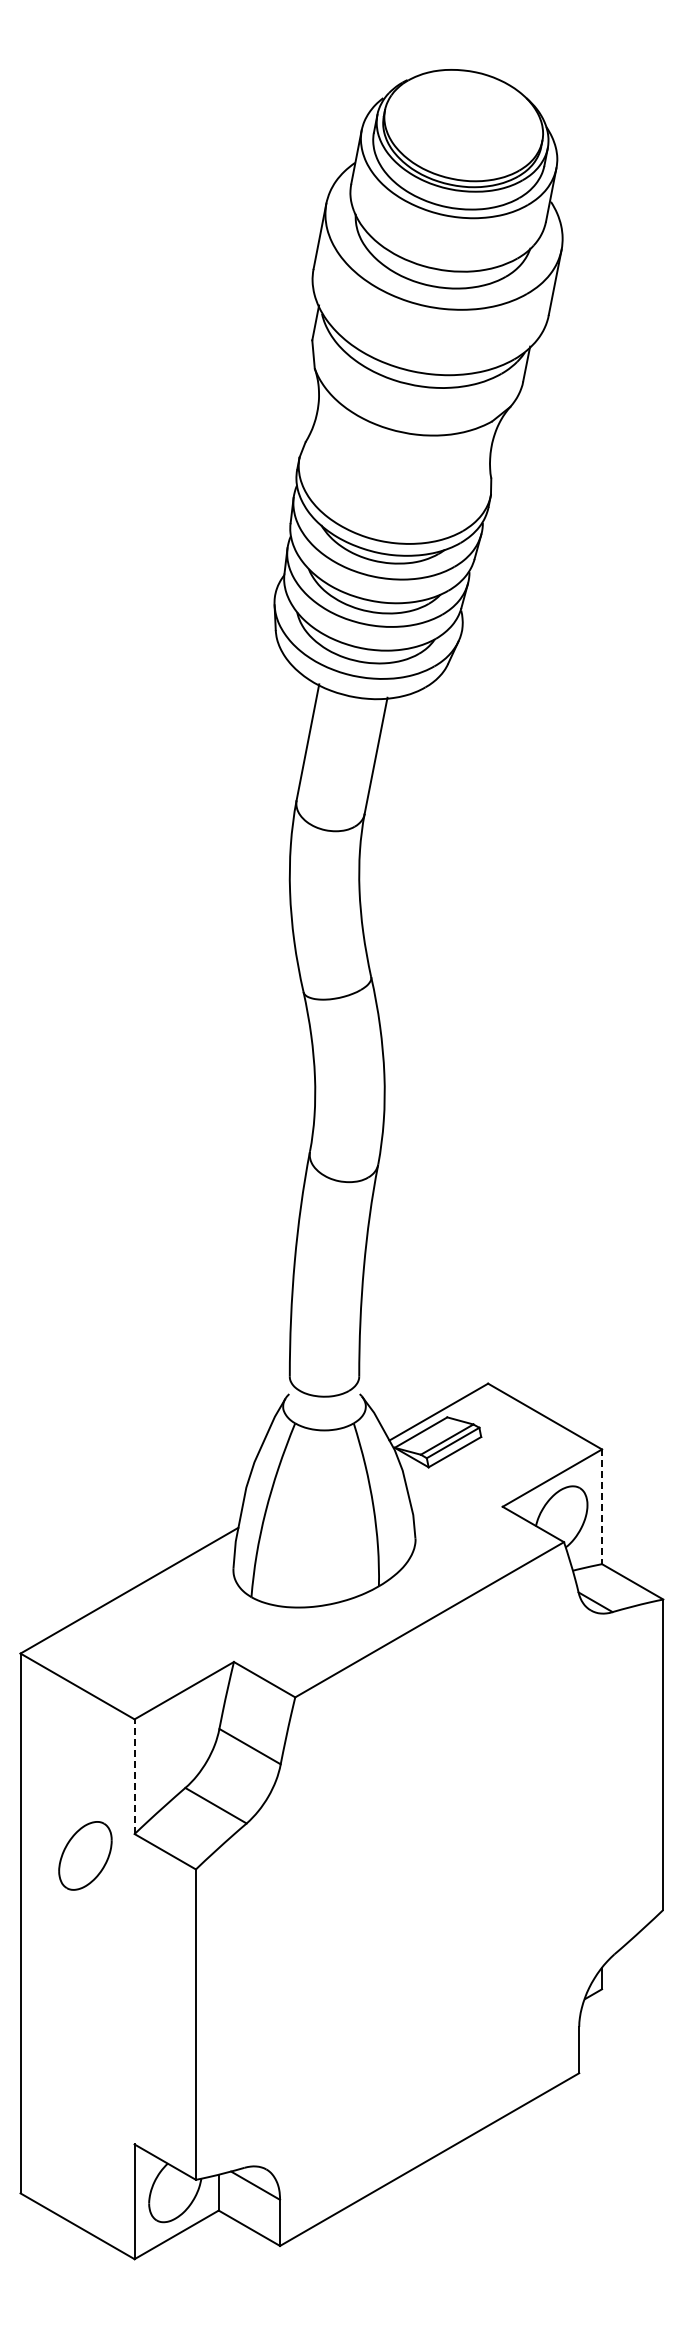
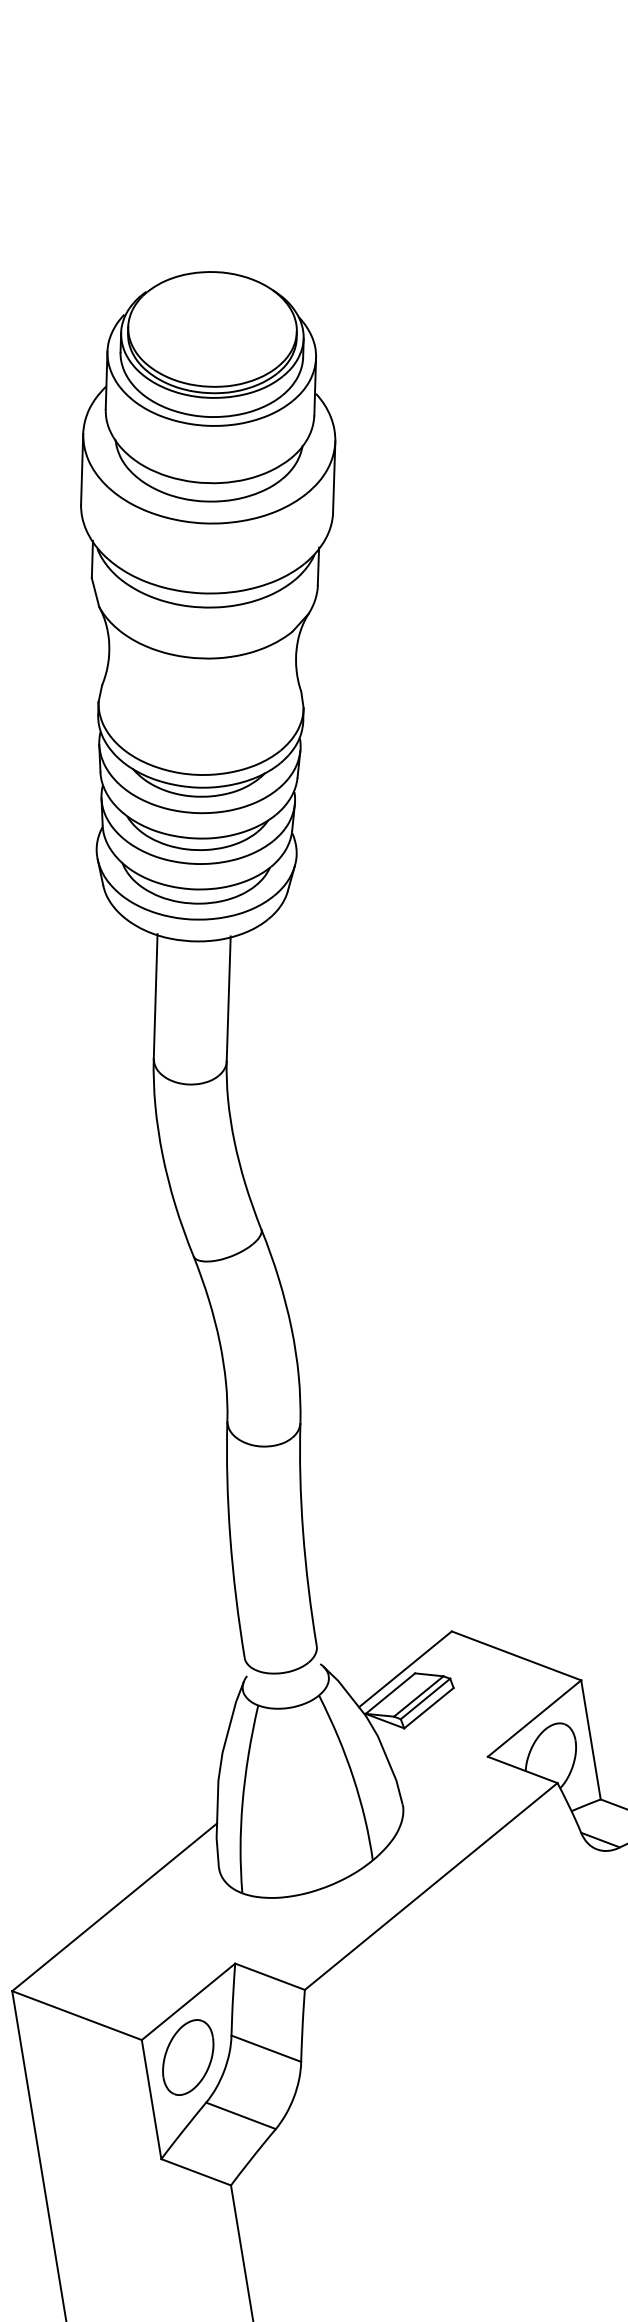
line: (602, 1507) -> (591, 1740), dashed -> solid
line: (134, 1776) -> (151, 2099), dashed -> solid
part: (85, 1855) -> (188, 2057), moved

